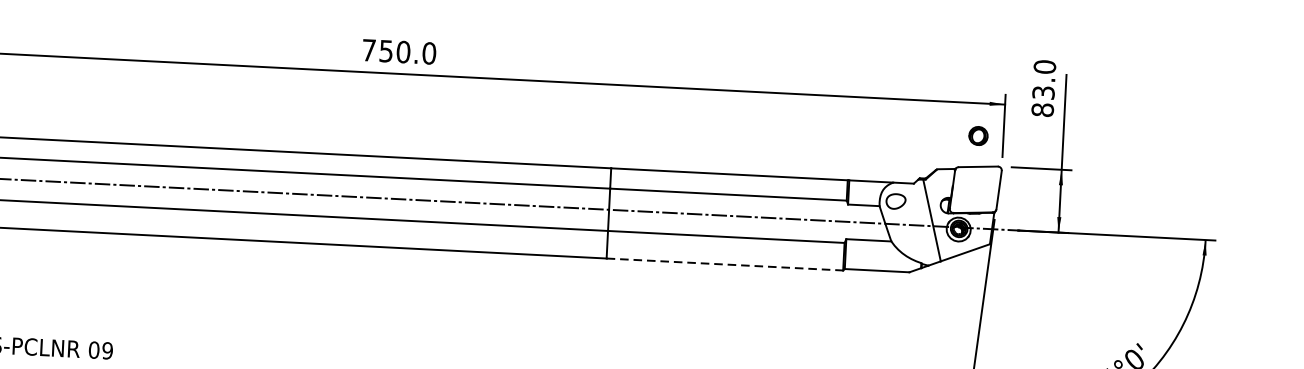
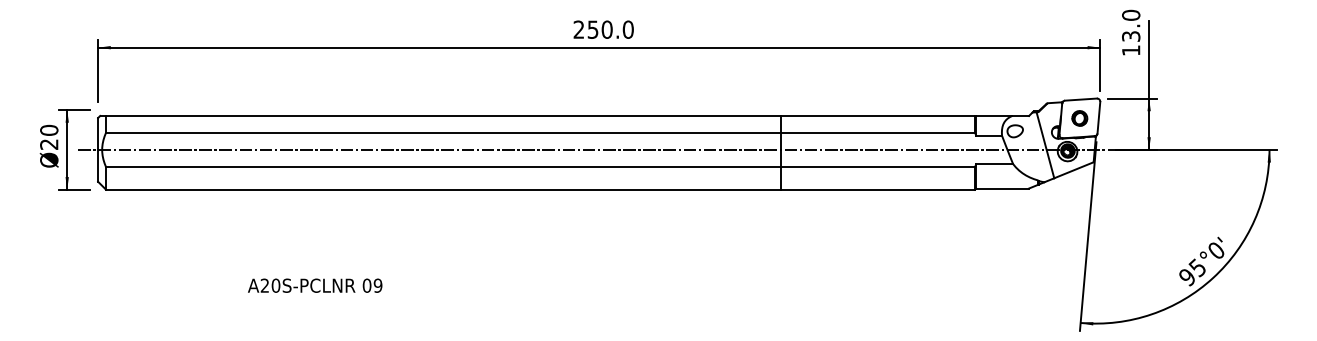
text: (368, 50) -> (578, 29), 750.0 -> 250.0
text: (1043, 109) -> (1131, 50), 83.0 -> 13.0
part: (978, 136) -> (1079, 118), moved
line: (725, 264) -> (878, 189), dashed -> solid

